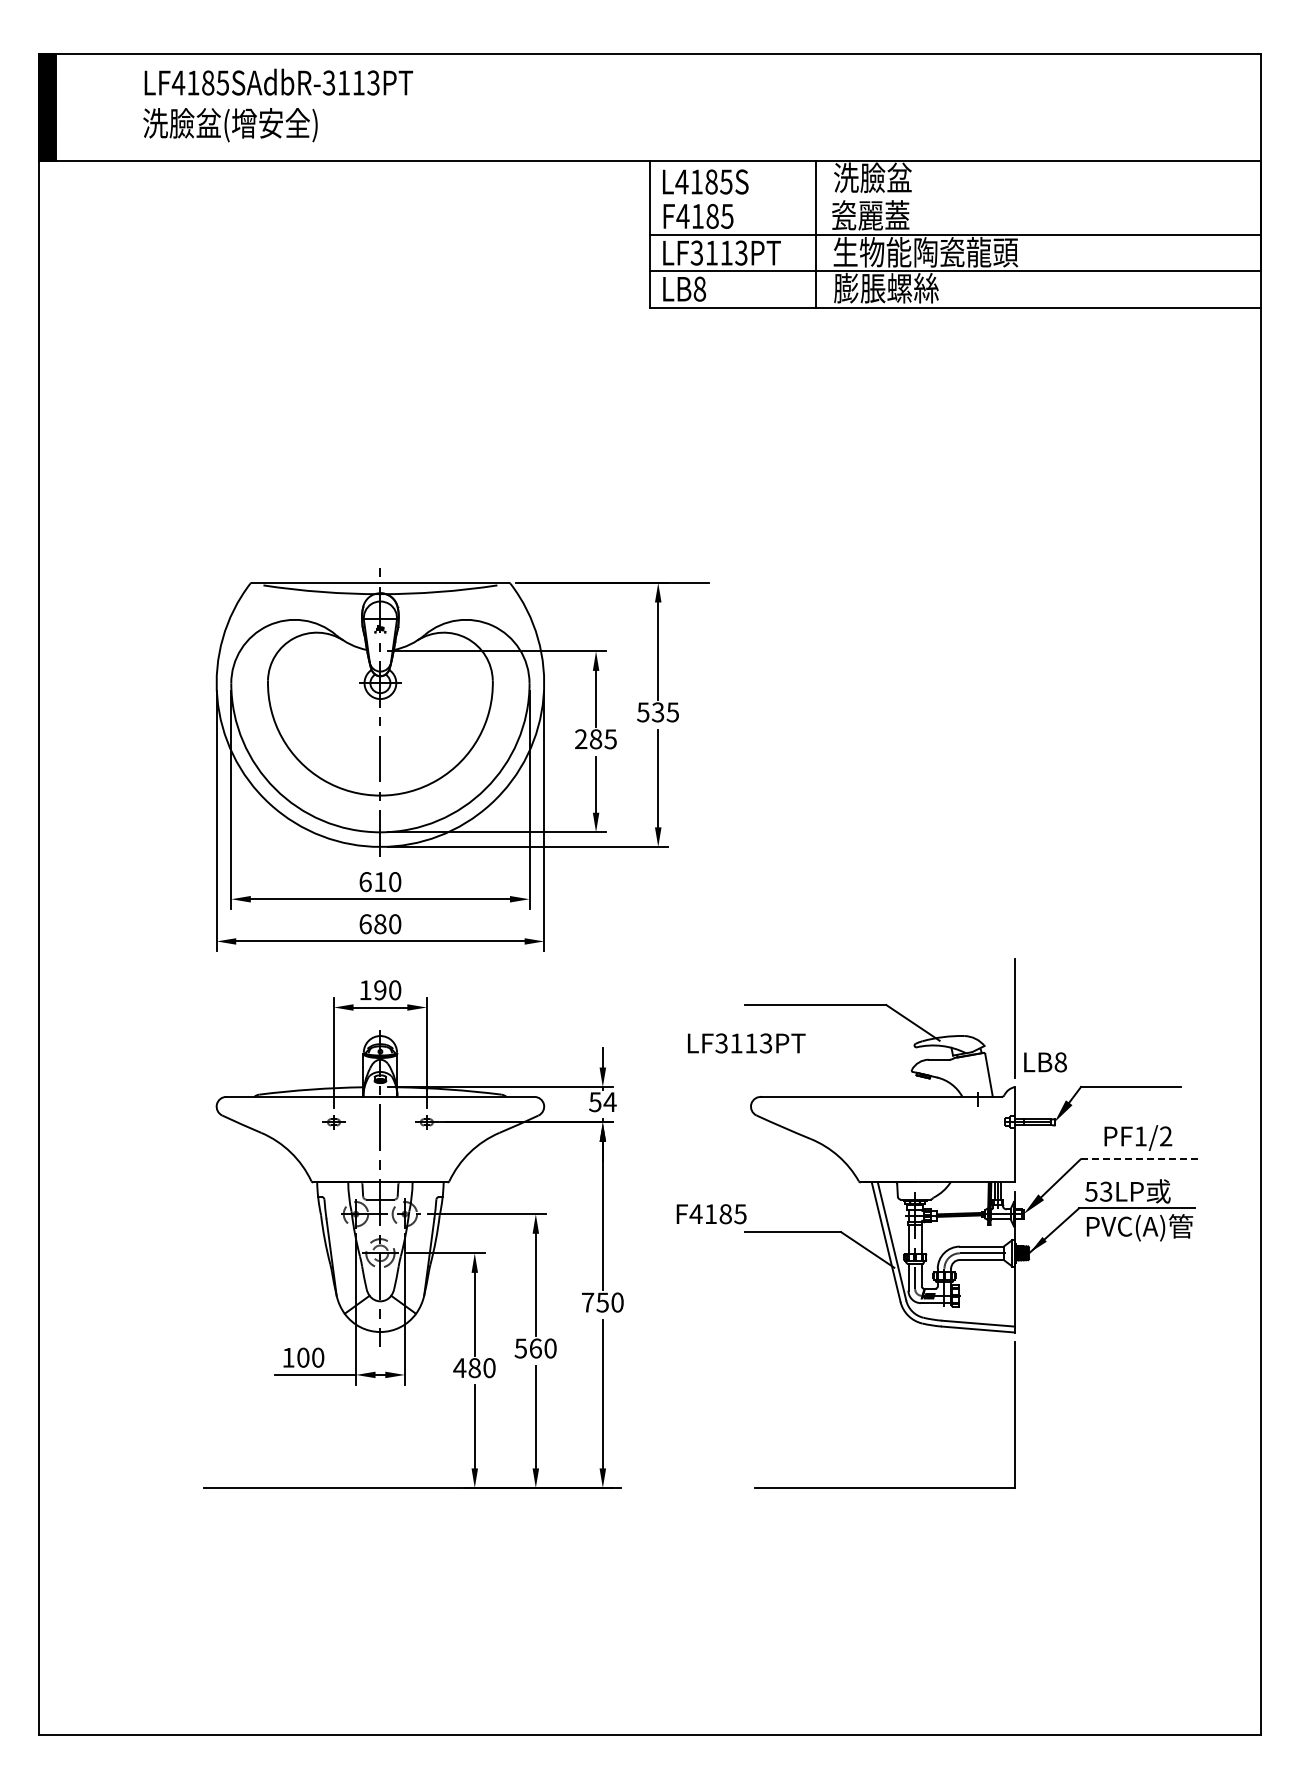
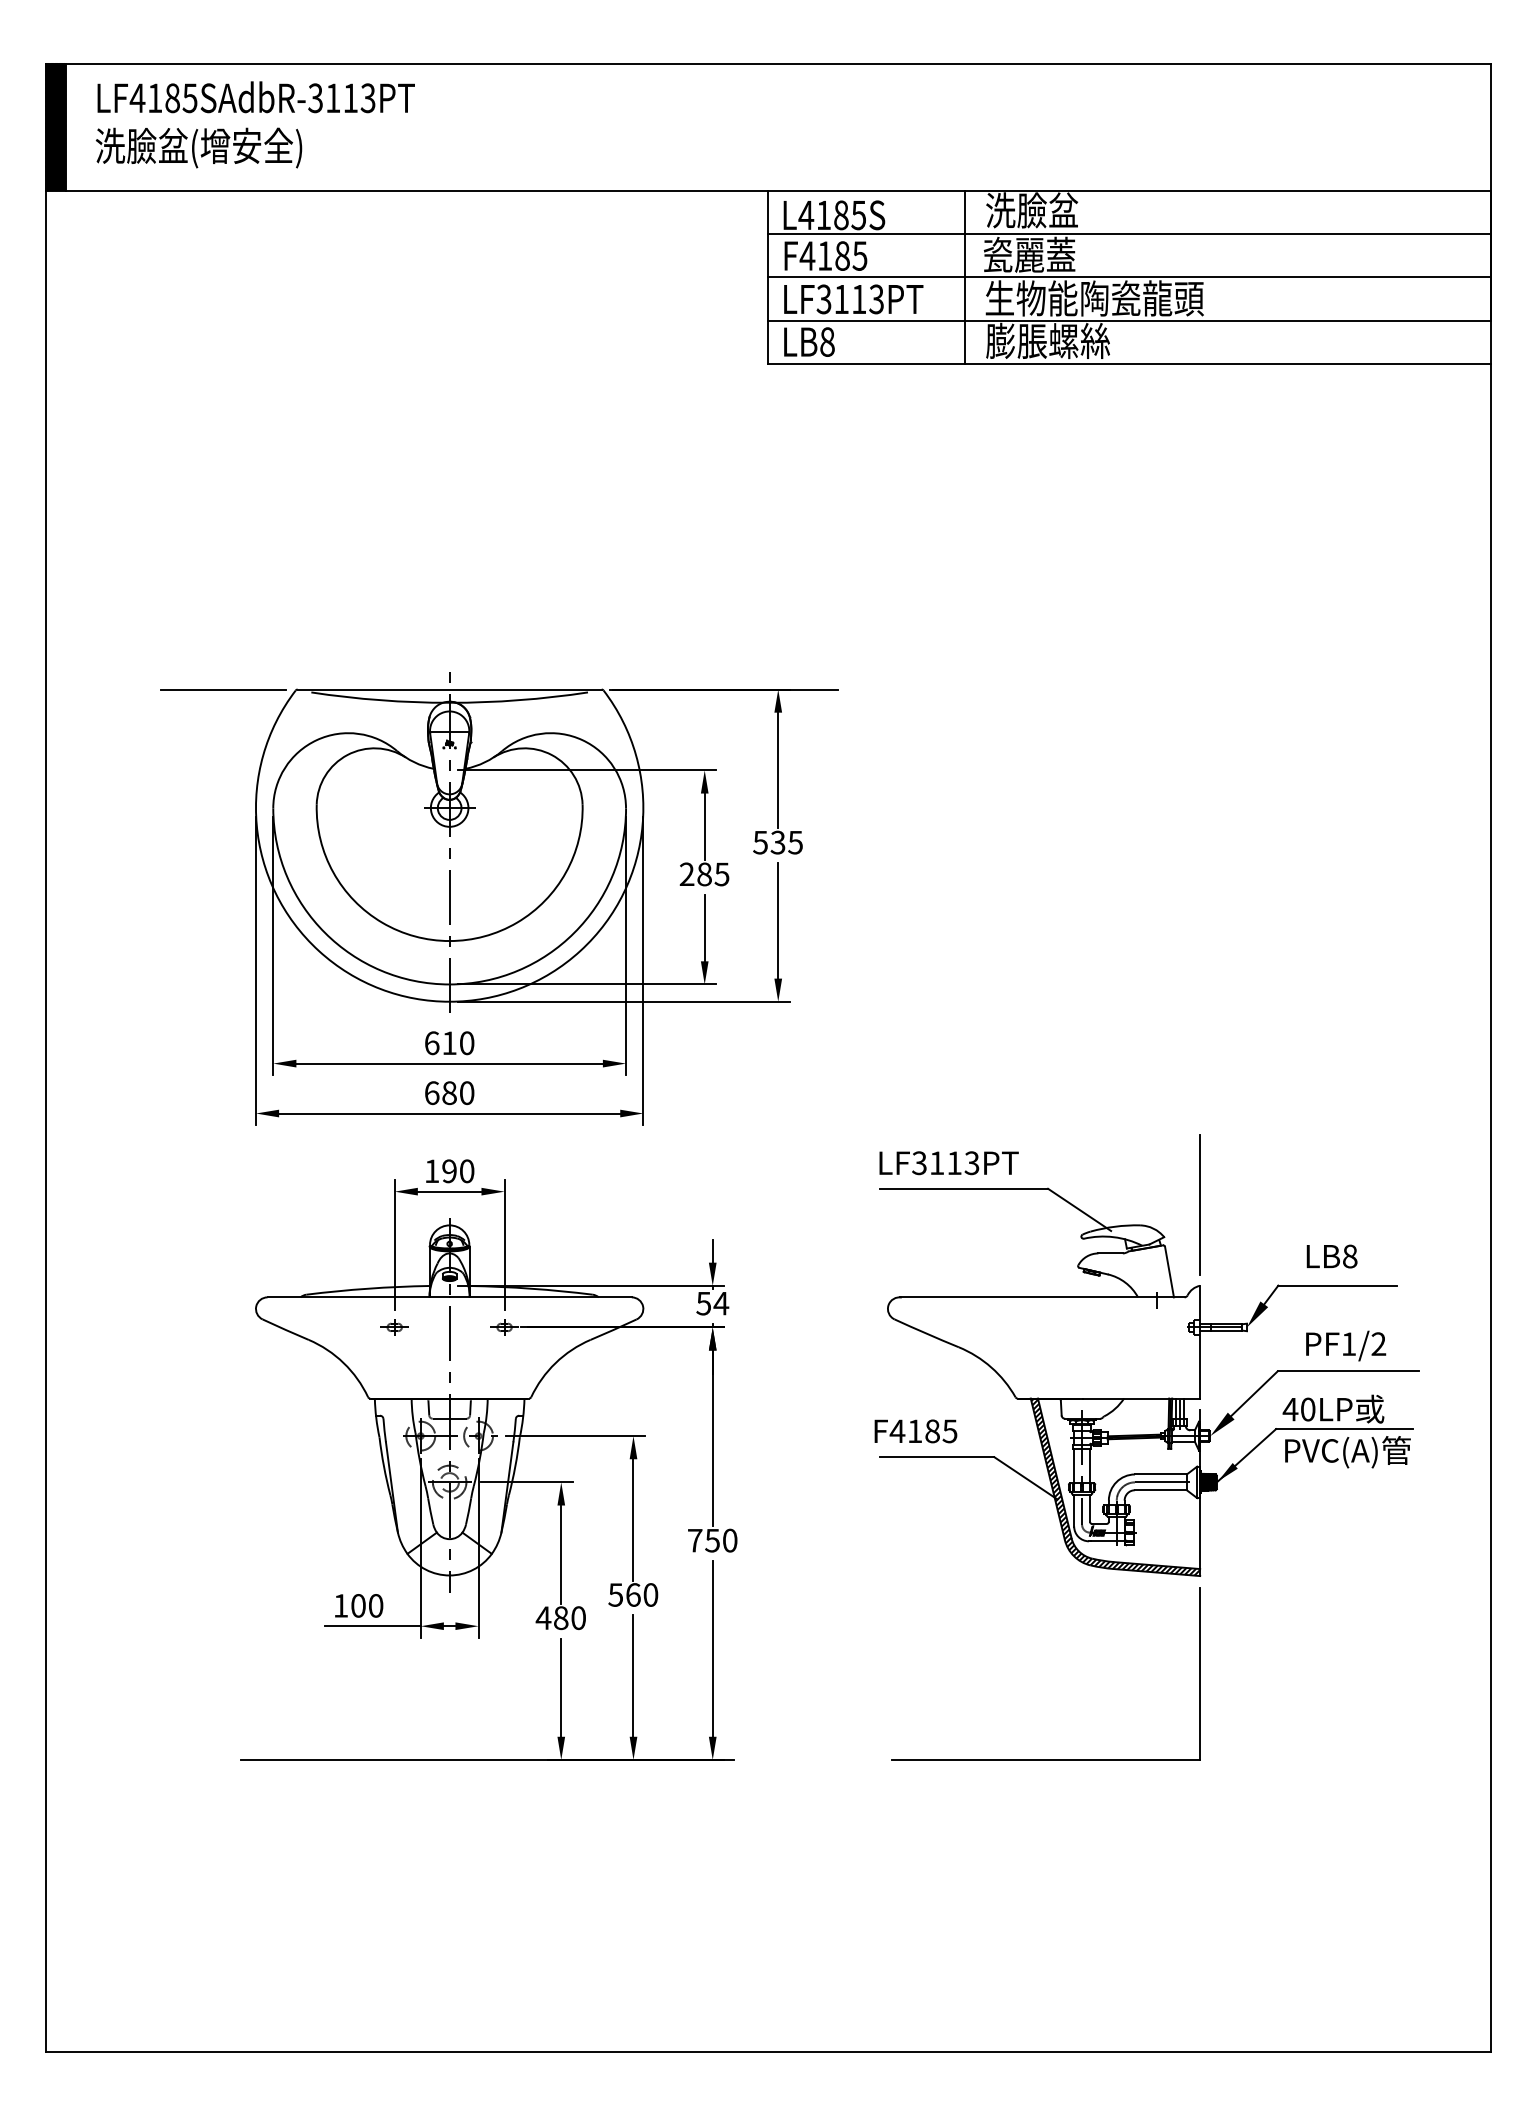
text: (277, 105) -> (254, 124), moved
line: (955, 197) -> (1129, 233), added
line: (188, 582) -> (222, 688), added
text: (746, 1043) -> (948, 1163), moved
text: (1045, 1062) -> (1332, 1256), moved
line: (1140, 1159) -> (1348, 1371), dashed -> solid
text: (1098, 1191) -> (1298, 1409), 53LP -> 40LP
text: (711, 1214) -> (915, 1431), moved
hatch: (943, 1257) -> (1115, 1487), added

